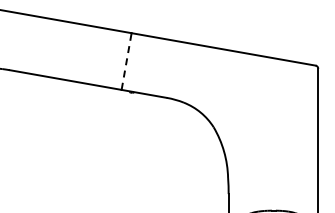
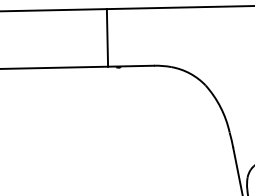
line: (126, 61) -> (107, 37), dashed -> solid

